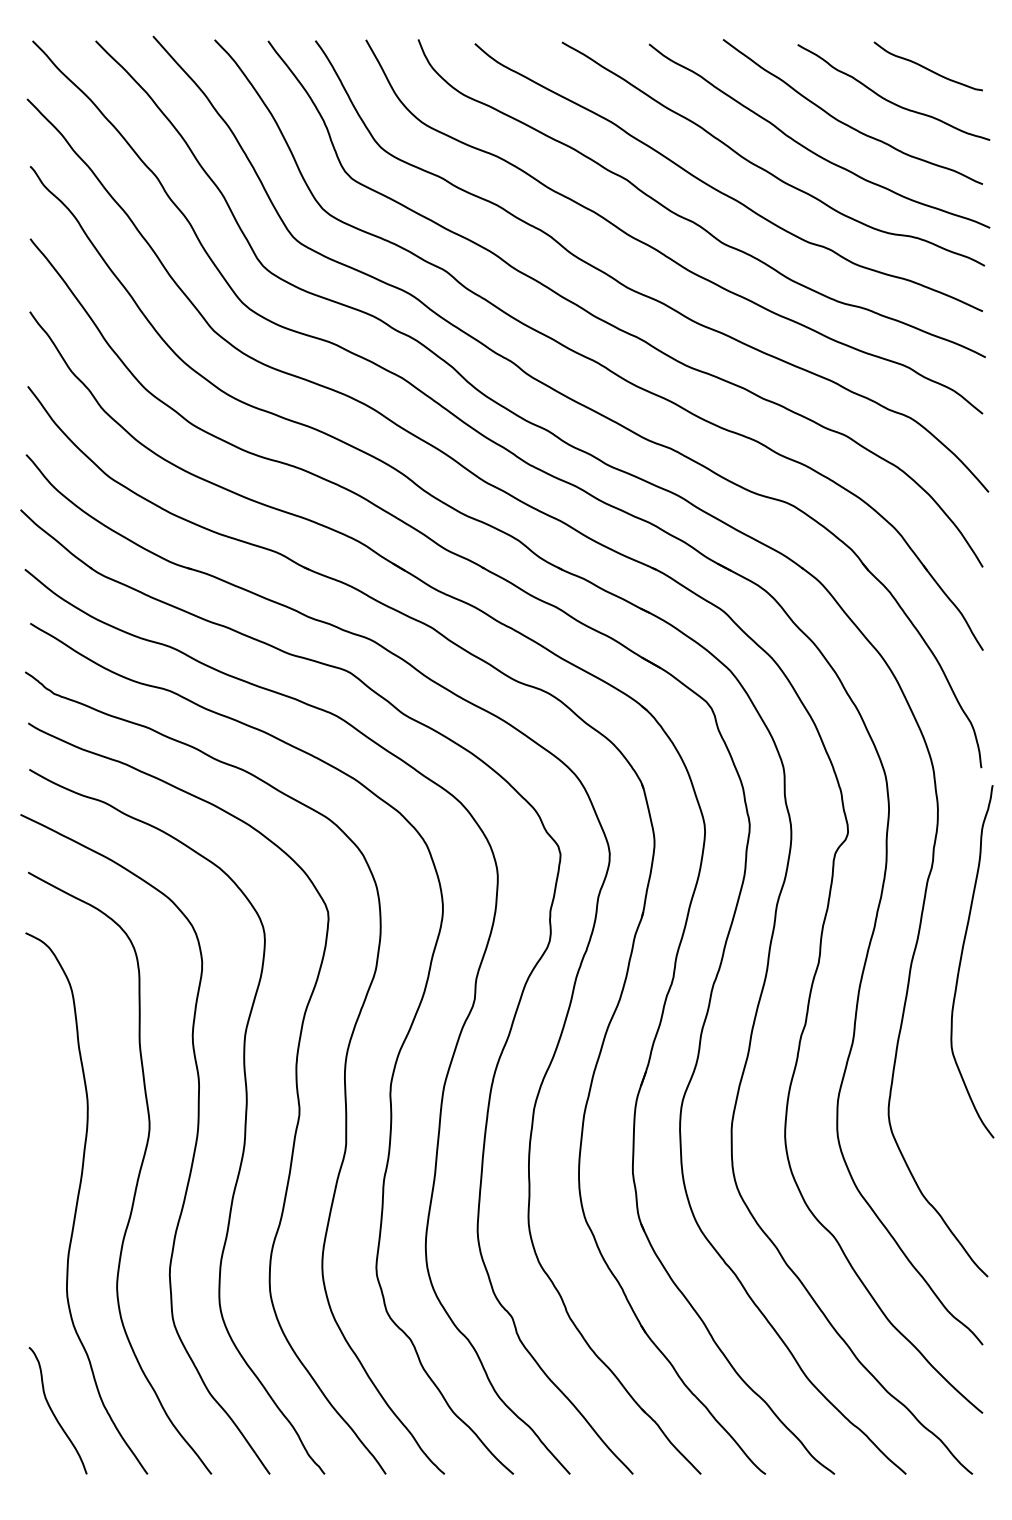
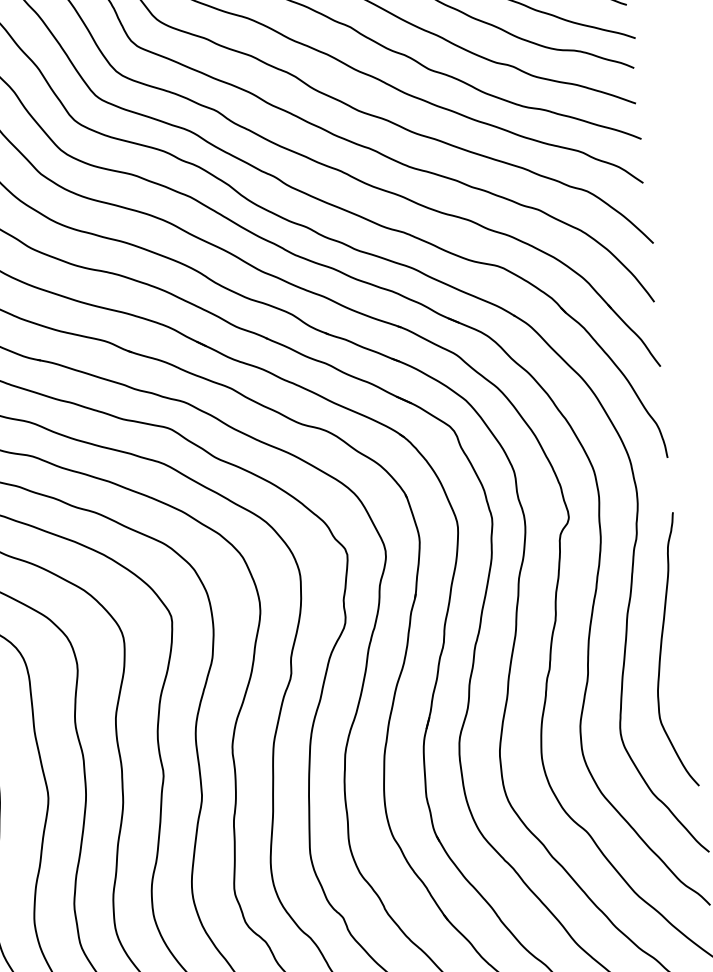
curve: (961, 961) -> (661, 651), moved

